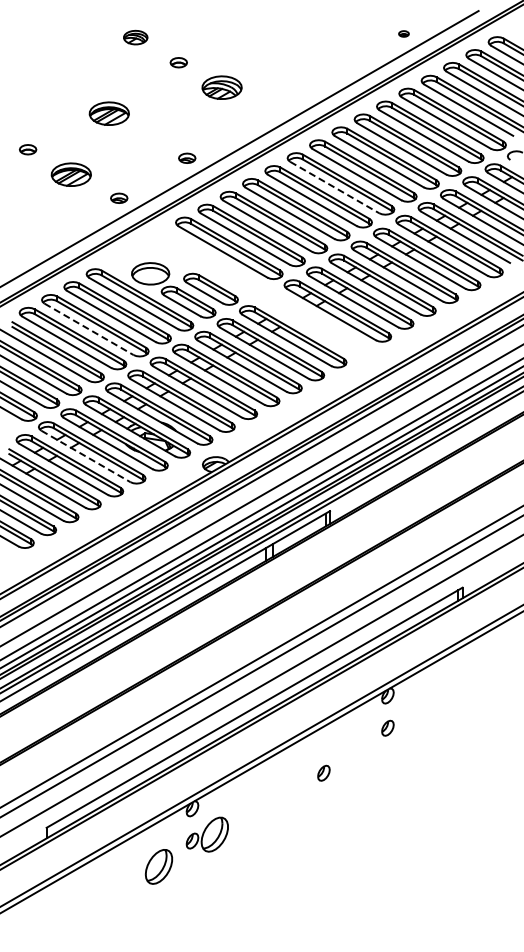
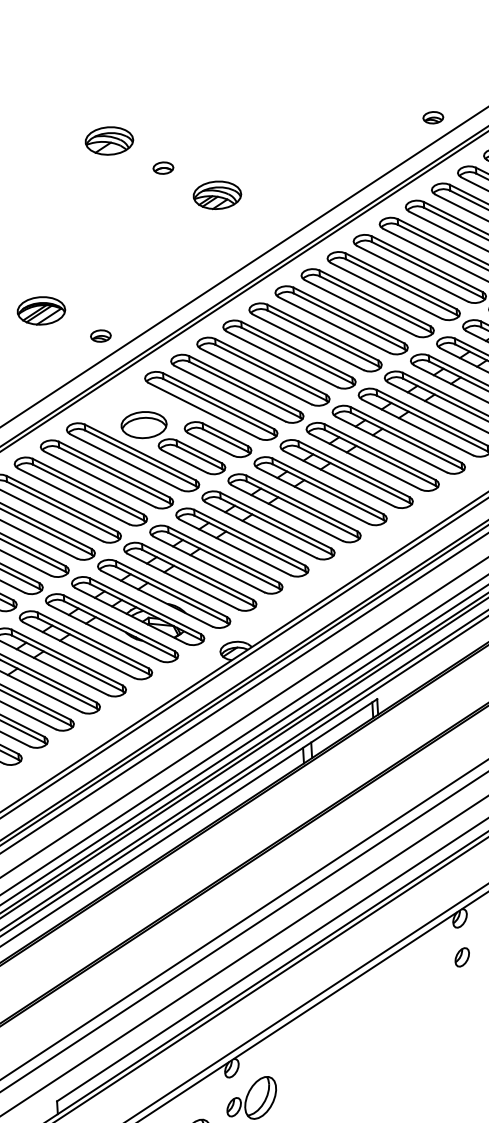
part: (403, 33) -> (432, 117), size x1.67
part: (135, 37) -> (109, 140), size x1.67
part: (108, 113) -> (82, 234), removed
part: (187, 157) -> (180, 282), removed
line: (335, 187) -> (361, 307), dashed -> solid
part: (260, 292) -> (278, 439), added
line: (89, 329) -> (74, 496), dashed -> solid
line: (86, 456) -> (79, 650), dashed -> solid
part: (323, 772) -> (387, 1015), removed

